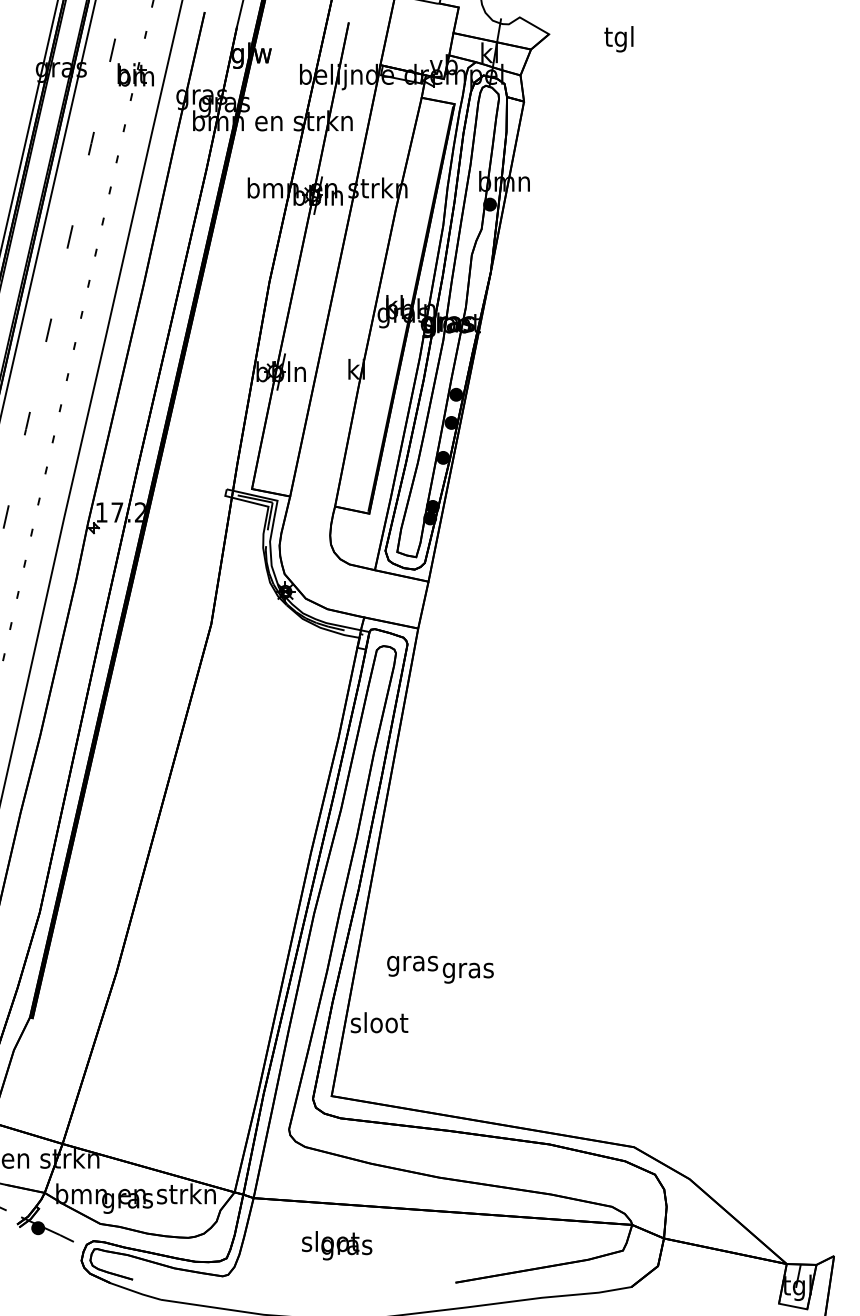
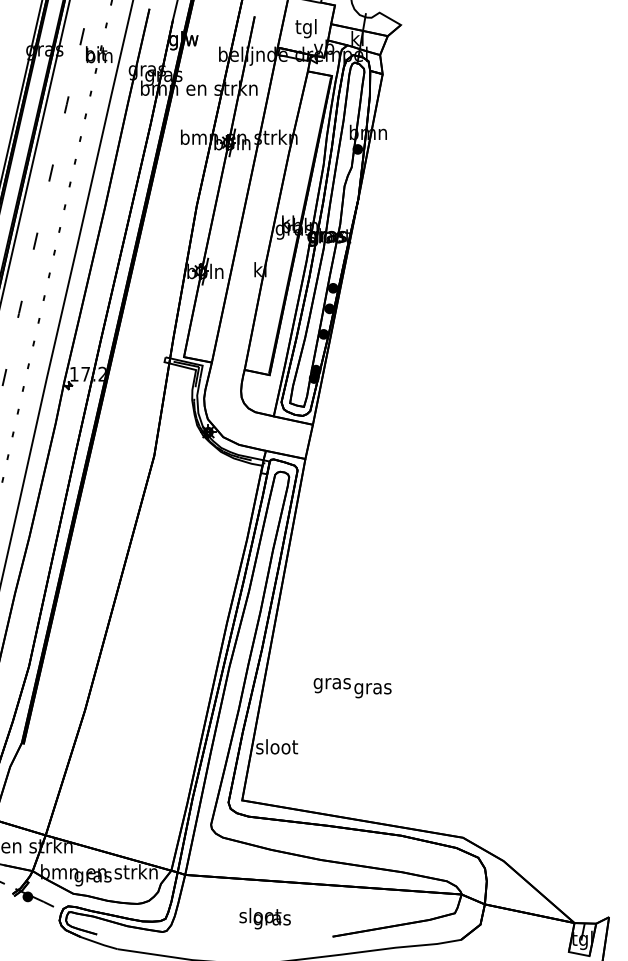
text: (618, 39) -> (305, 28), moved
text: (440, 970) -> (352, 688), moved
text: (336, 1245) -> (264, 918), moved

